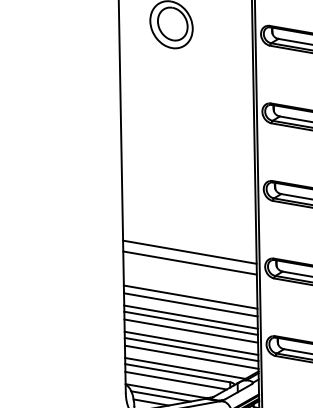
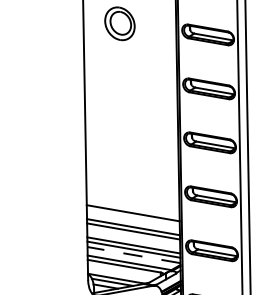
line: (189, 251) -> (132, 181), removed
line: (189, 262) -> (132, 189), removed
line: (189, 304) -> (132, 218), removed
line: (191, 330) -> (133, 236), removed
line: (191, 357) -> (133, 255), solid -> dashed
line: (175, 380) -> (122, 271), removed

